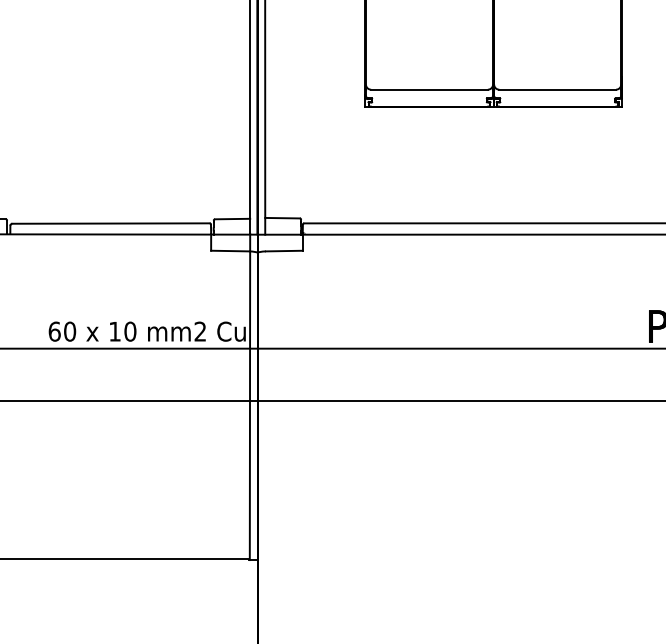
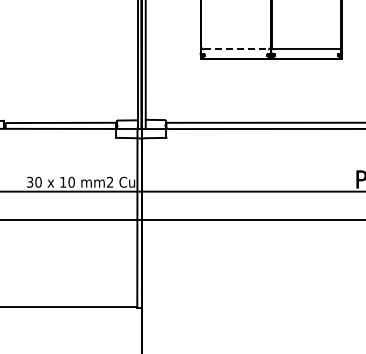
line: (430, 89) -> (236, 49), solid -> dashed
text: (53, 330) -> (29, 181), 60 -> 30

